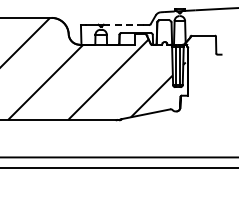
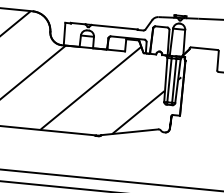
line: (123, 24) -> (114, 26), dashed -> solid

